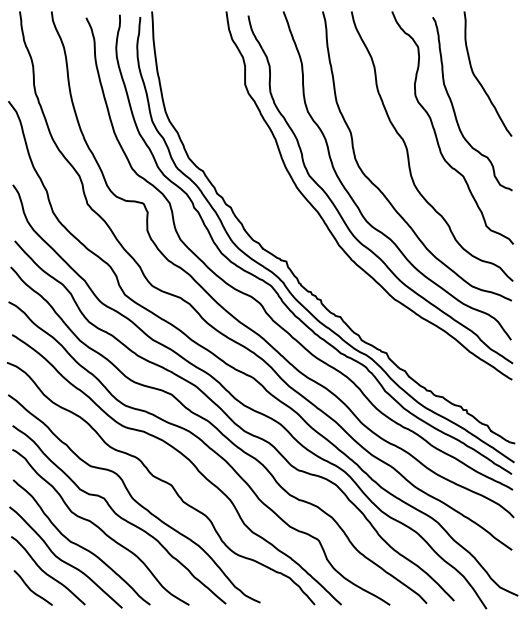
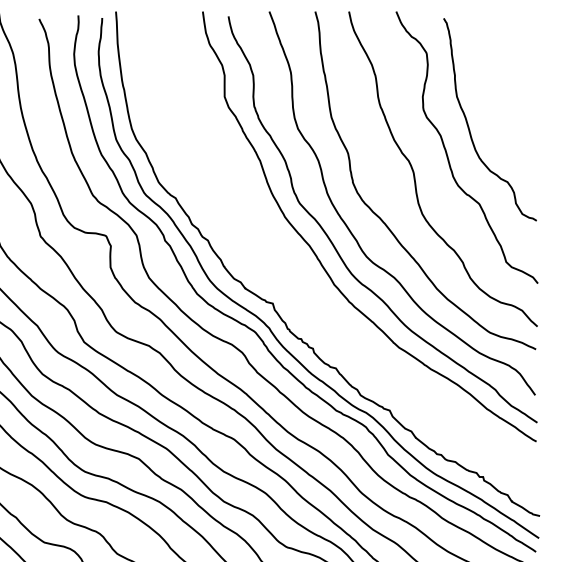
curve: (479, 80) -> (498, 92), removed

